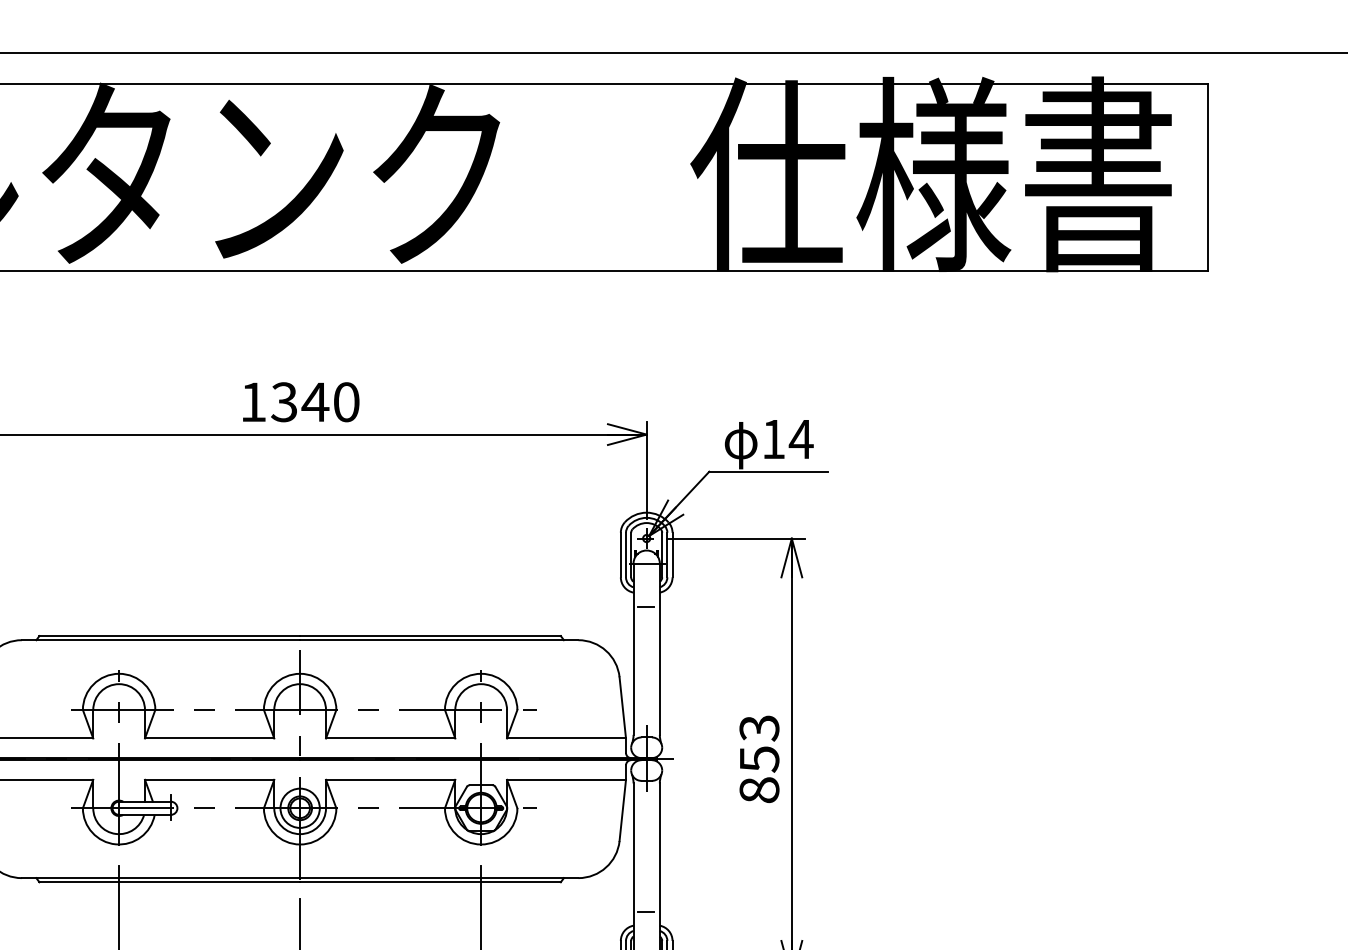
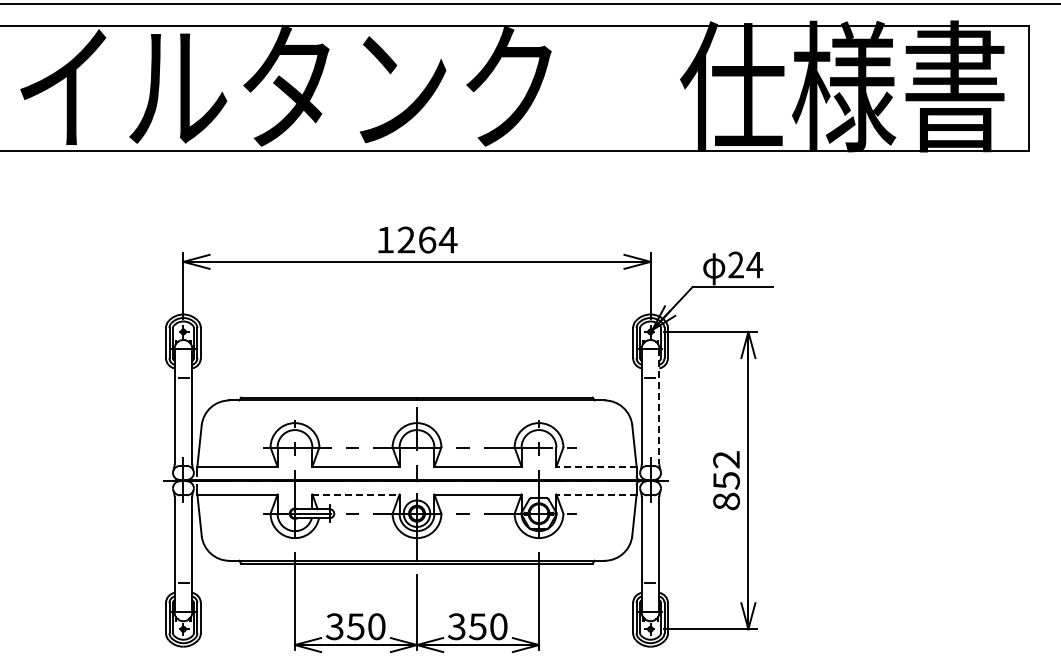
text: (315, 401) -> (427, 239), 1340 -> 1264
text: (772, 438) -> (735, 264), 14 -> 24
line: (659, 649) -> (659, 406), solid -> dashed
text: (759, 727) -> (726, 459), 853 -> 852
line: (566, 738) -> (596, 466), solid -> dashed
line: (210, 779) -> (356, 494), solid -> dashed
line: (566, 779) -> (596, 494), solid -> dashed

